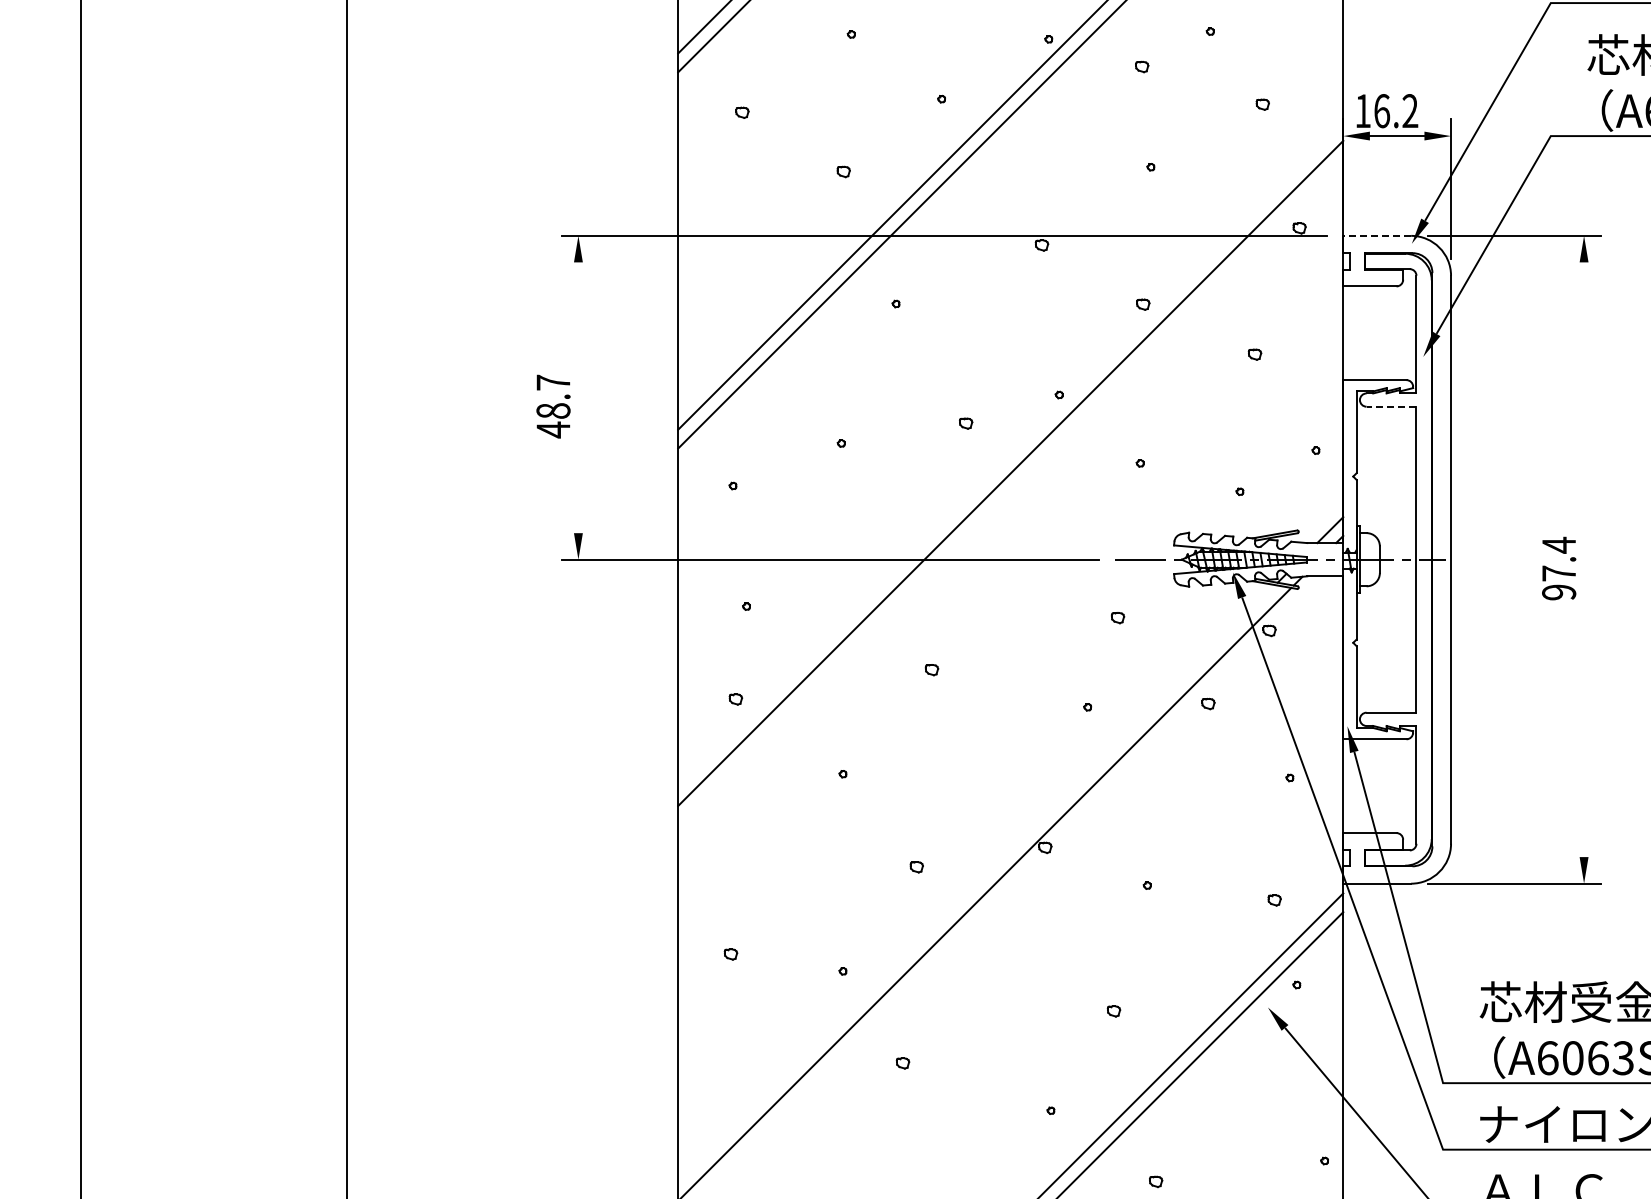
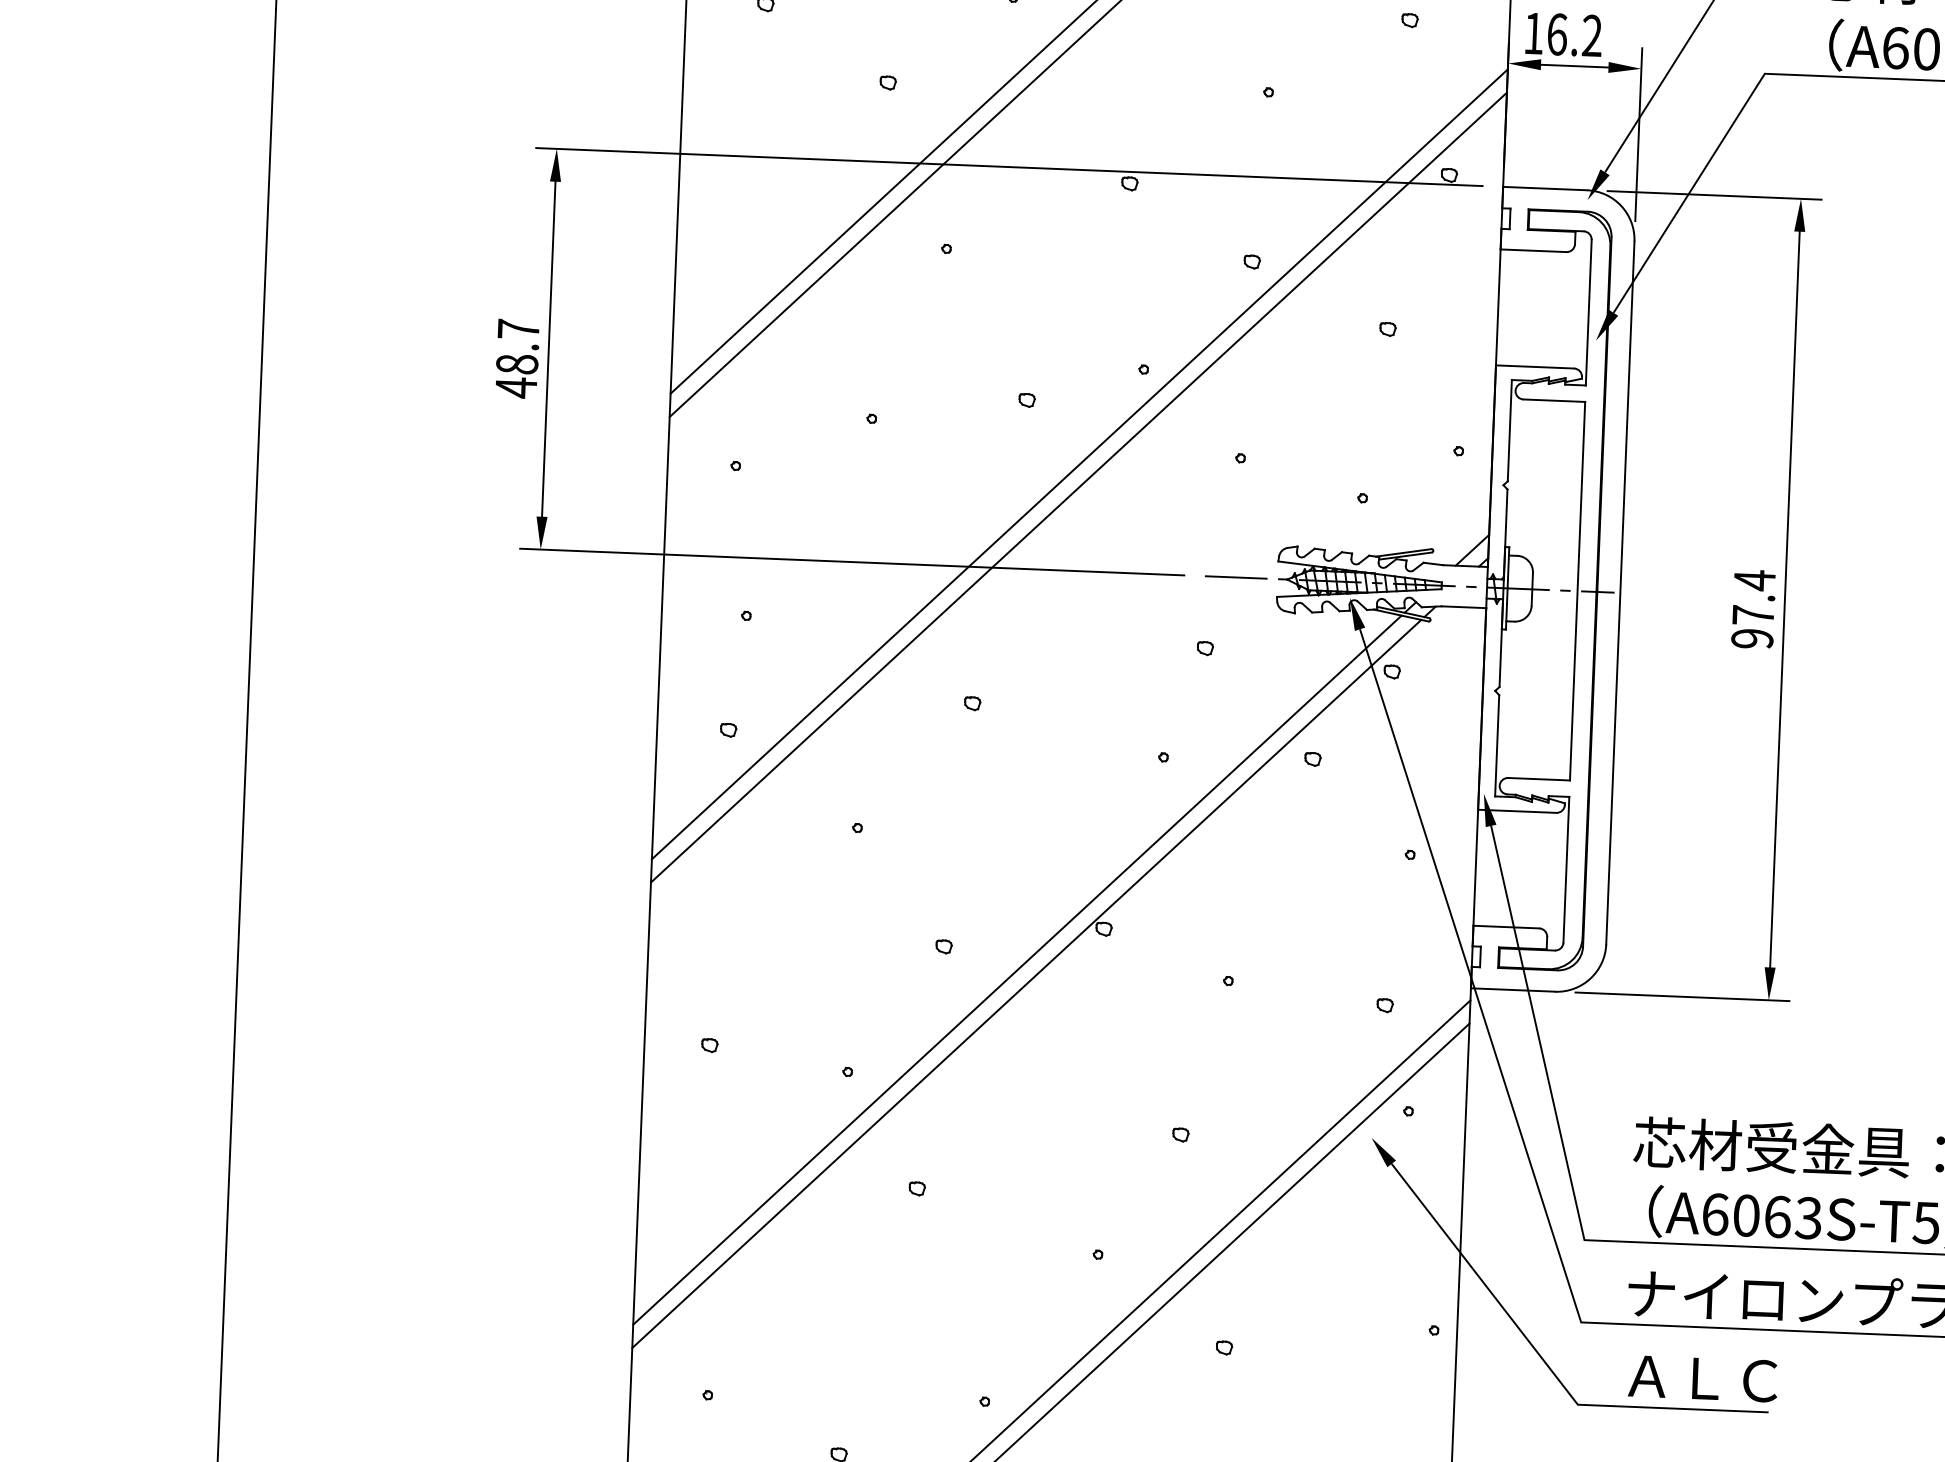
line: (1377, 235) -> (1545, 188), dashed -> solid
line: (578, 397) -> (548, 348), added
line: (1391, 406) -> (1554, 400), dashed -> solid
line: (1010, 491) -> (1078, 486), added
line: (1584, 559) -> (1785, 599), added
line: (976, 883) -> (1017, 969), added

